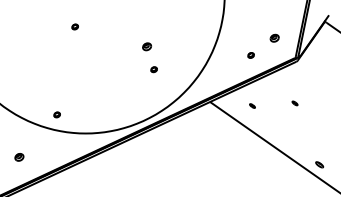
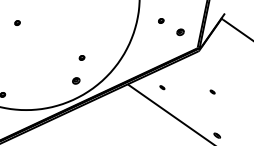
part: (147, 46) -> (76, 80), moved
part: (250, 55) -> (160, 21), moved
part: (294, 103) -> (212, 92), moved

